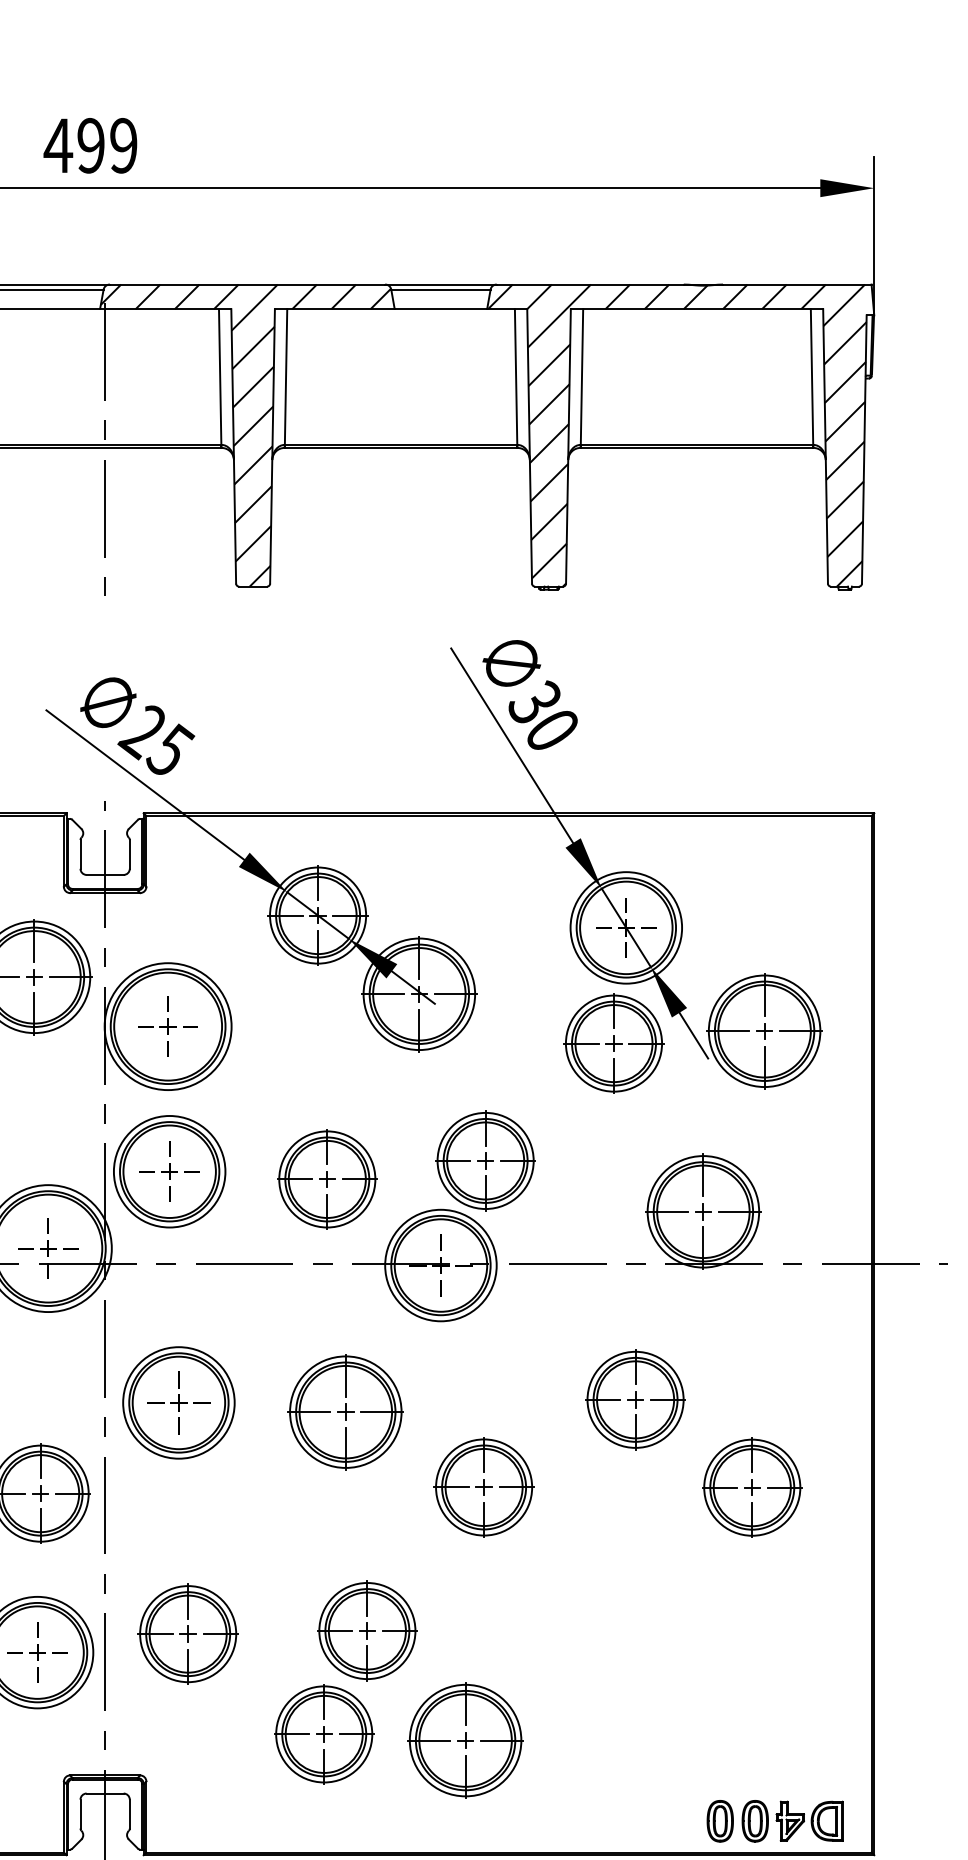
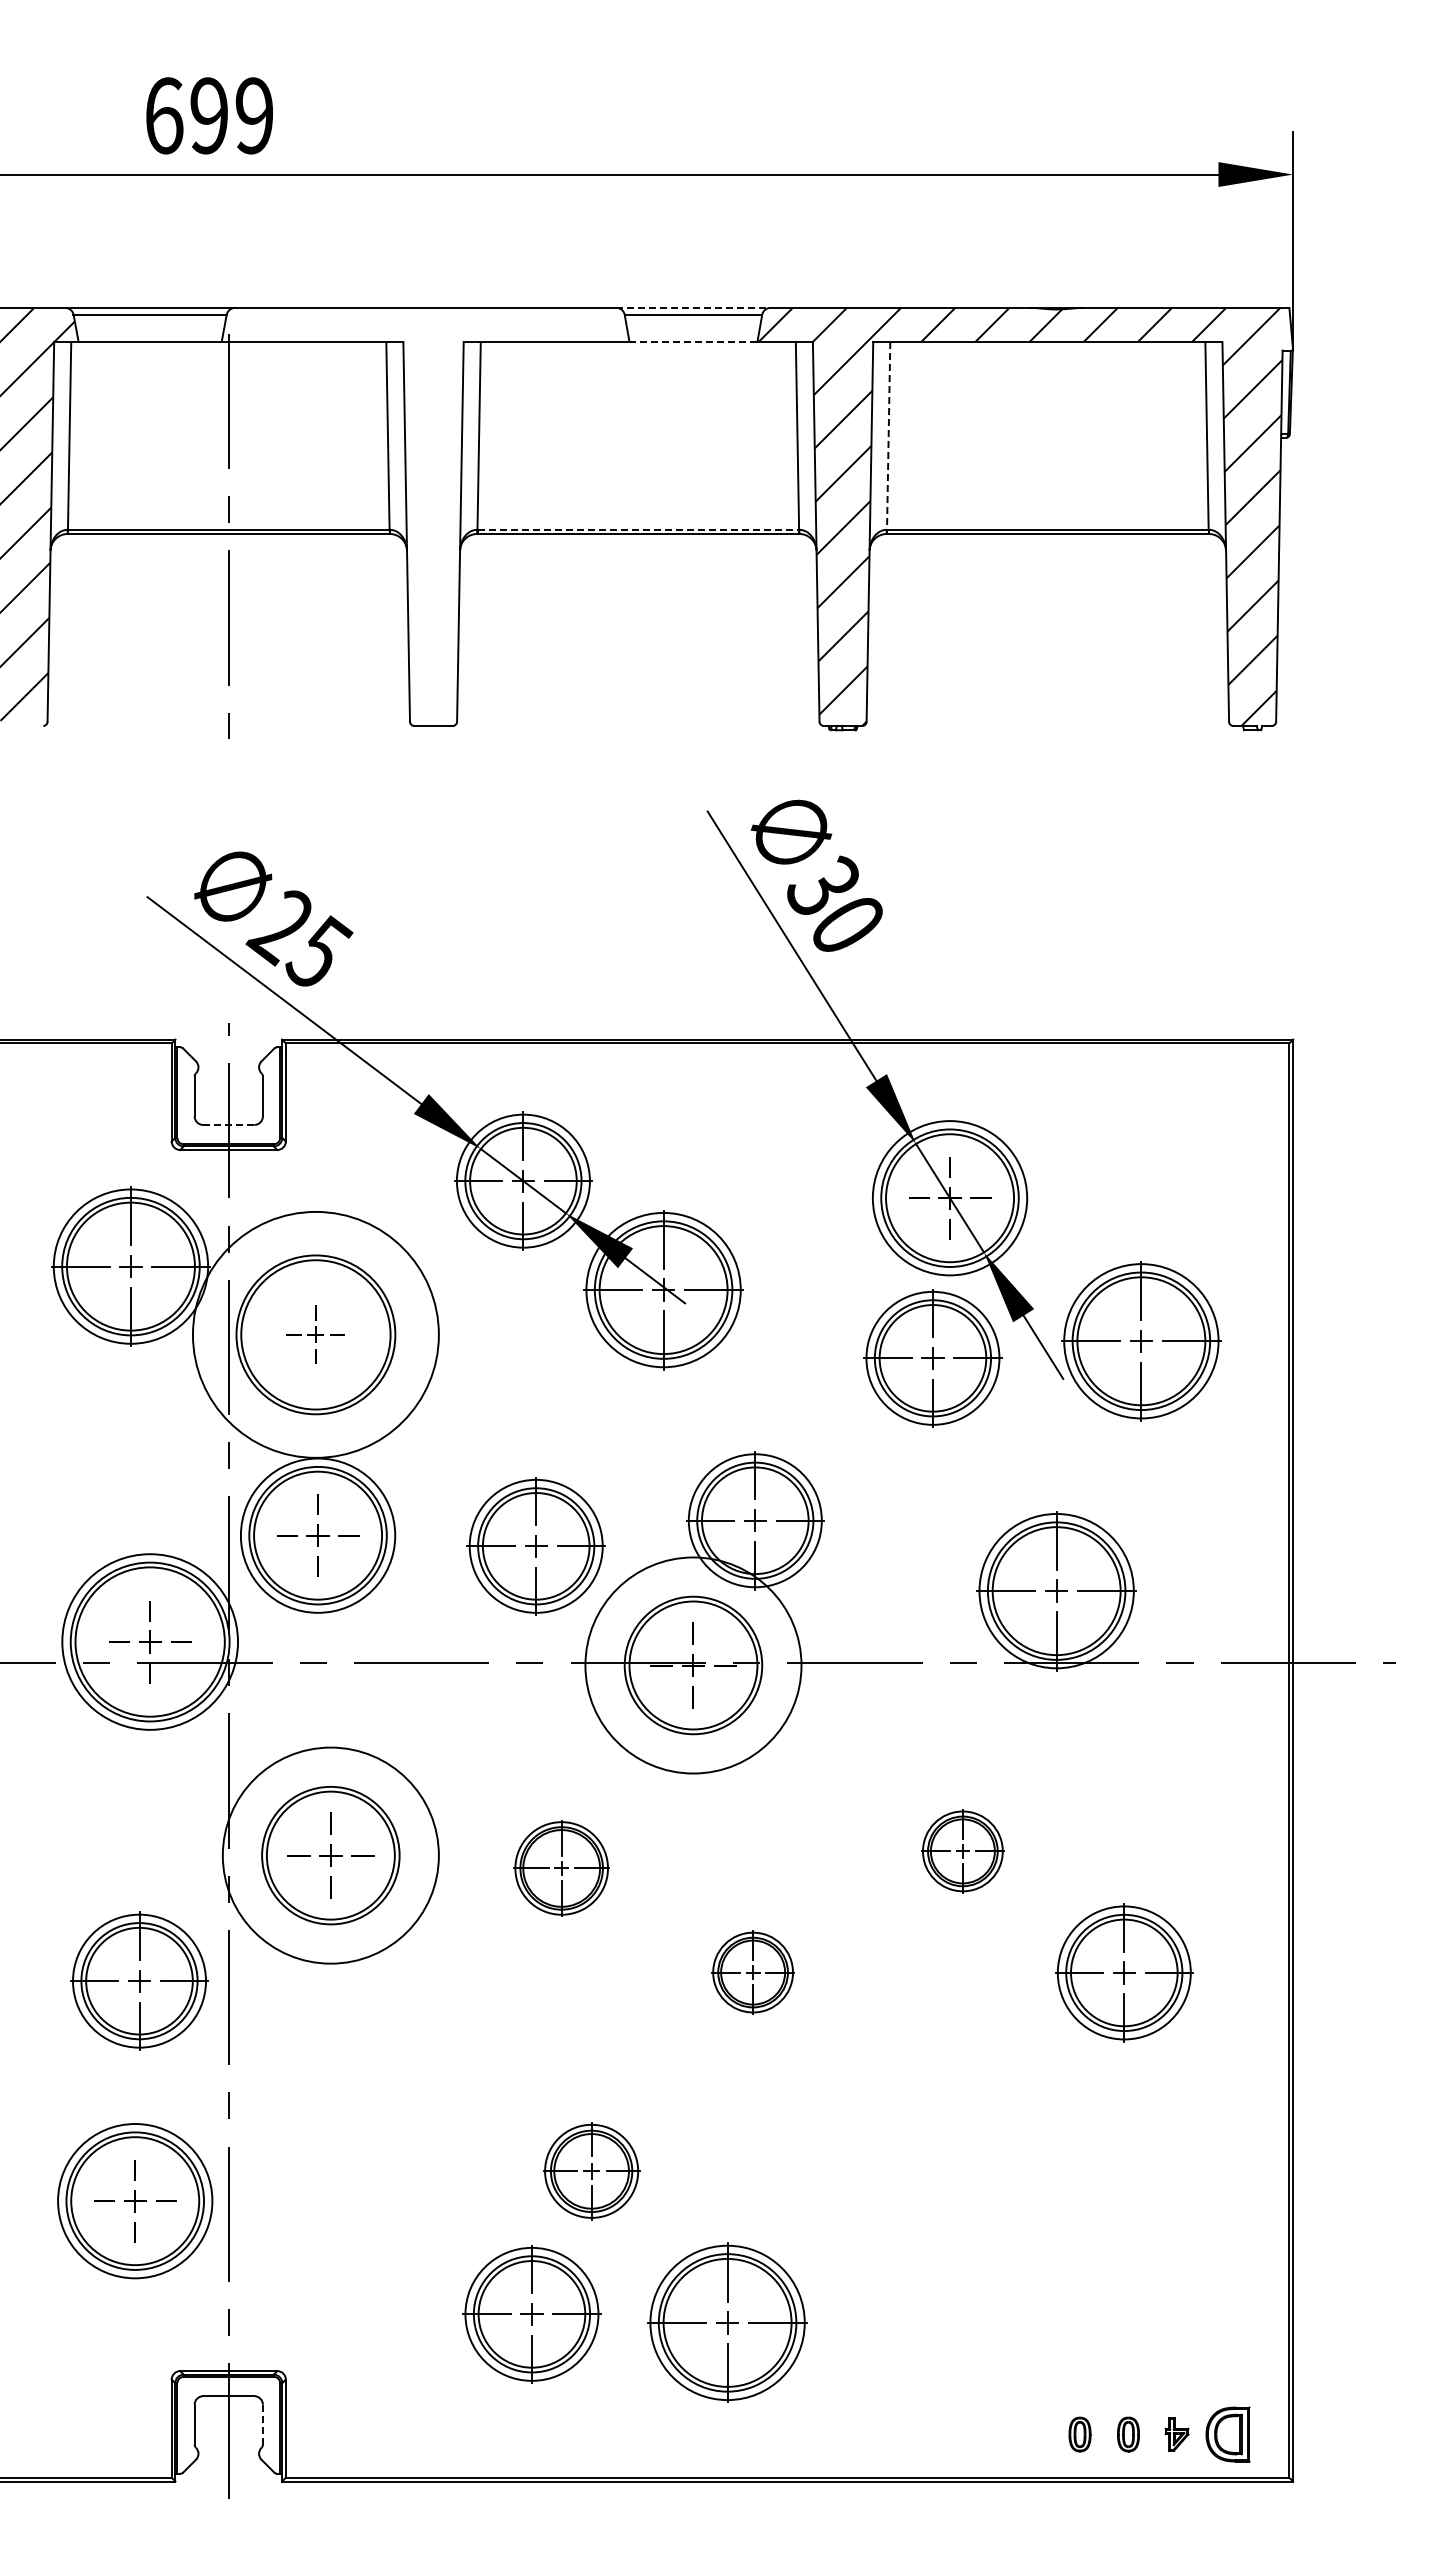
text: (57, 145) -> (163, 115), 499 -> 699
line: (440, 284) -> (693, 307), solid -> dashed
line: (440, 309) -> (693, 342), solid -> dashed
line: (581, 376) -> (888, 435), solid -> dashed
hatch: (245, 435) -> (423, 516), removed
line: (401, 444) -> (638, 529), solid -> dashed
line: (104, 874) -> (228, 1124), solid -> dashed
circle: (167, 1026) -> (315, 1334), size x1.4
part: (167, 1026) -> (315, 1334), size x0.7
circle: (440, 1265) -> (693, 1665), size x1.4
part: (635, 1399) -> (962, 1851), size x0.6
circle: (178, 1402) -> (330, 1855), size x1.4
part: (345, 1412) -> (561, 1868), size x0.6
part: (483, 1487) -> (752, 1972), size x0.6
part: (367, 1631) -> (591, 2171), size x0.7
part: (188, 1634) -> (343, 2175), removed
line: (129, 1814) -> (262, 2424), solid -> dashed
part: (719, 1821) -> (1079, 2434), size x0.6
part: (755, 1821) -> (1128, 2434), size x0.6
part: (789, 1821) -> (1176, 2434), size x0.6

